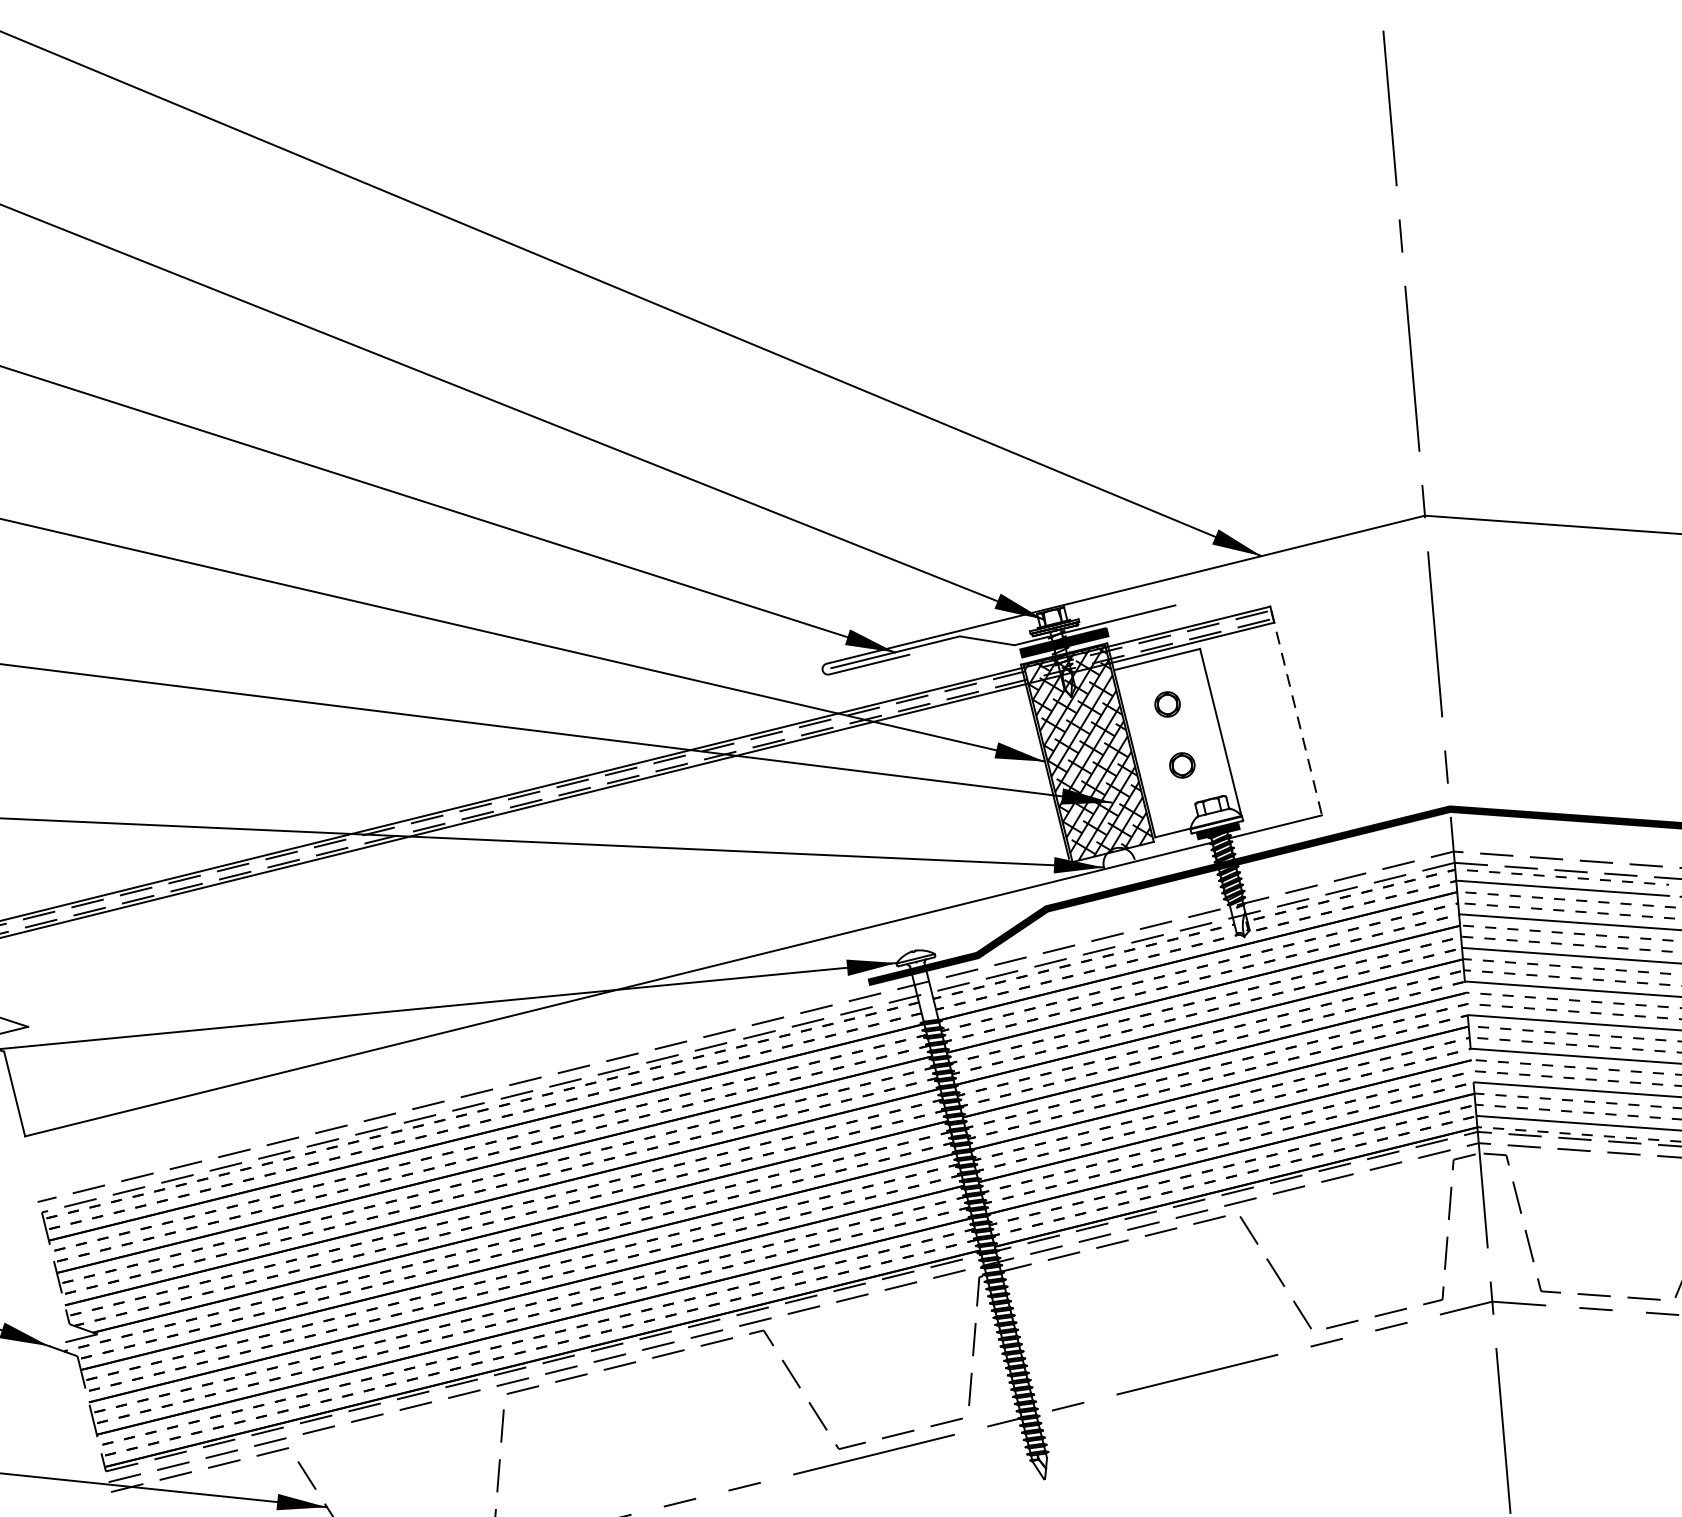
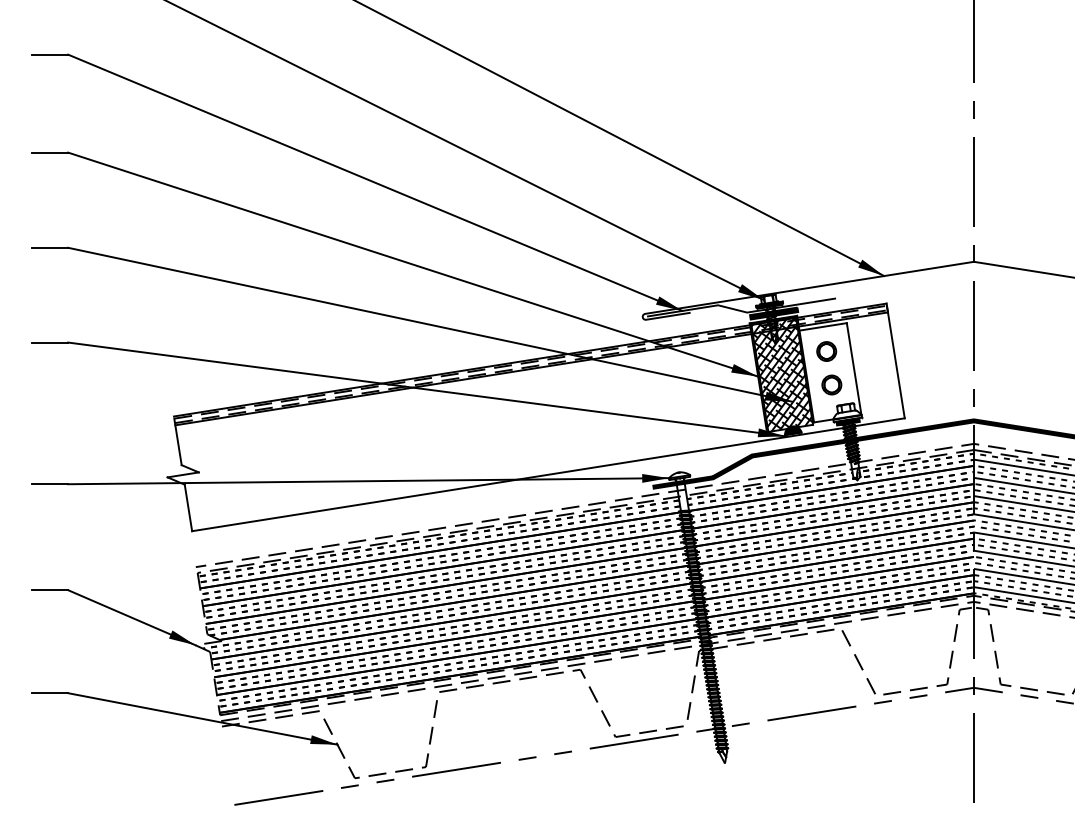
part: (1167, 704) -> (826, 351), size x1.43
line: (1296, 713) -> (895, 362), dashed -> solid
part: (1181, 764) -> (831, 384), size x1.43
fill: (1116, 857) -> (792, 431), added

